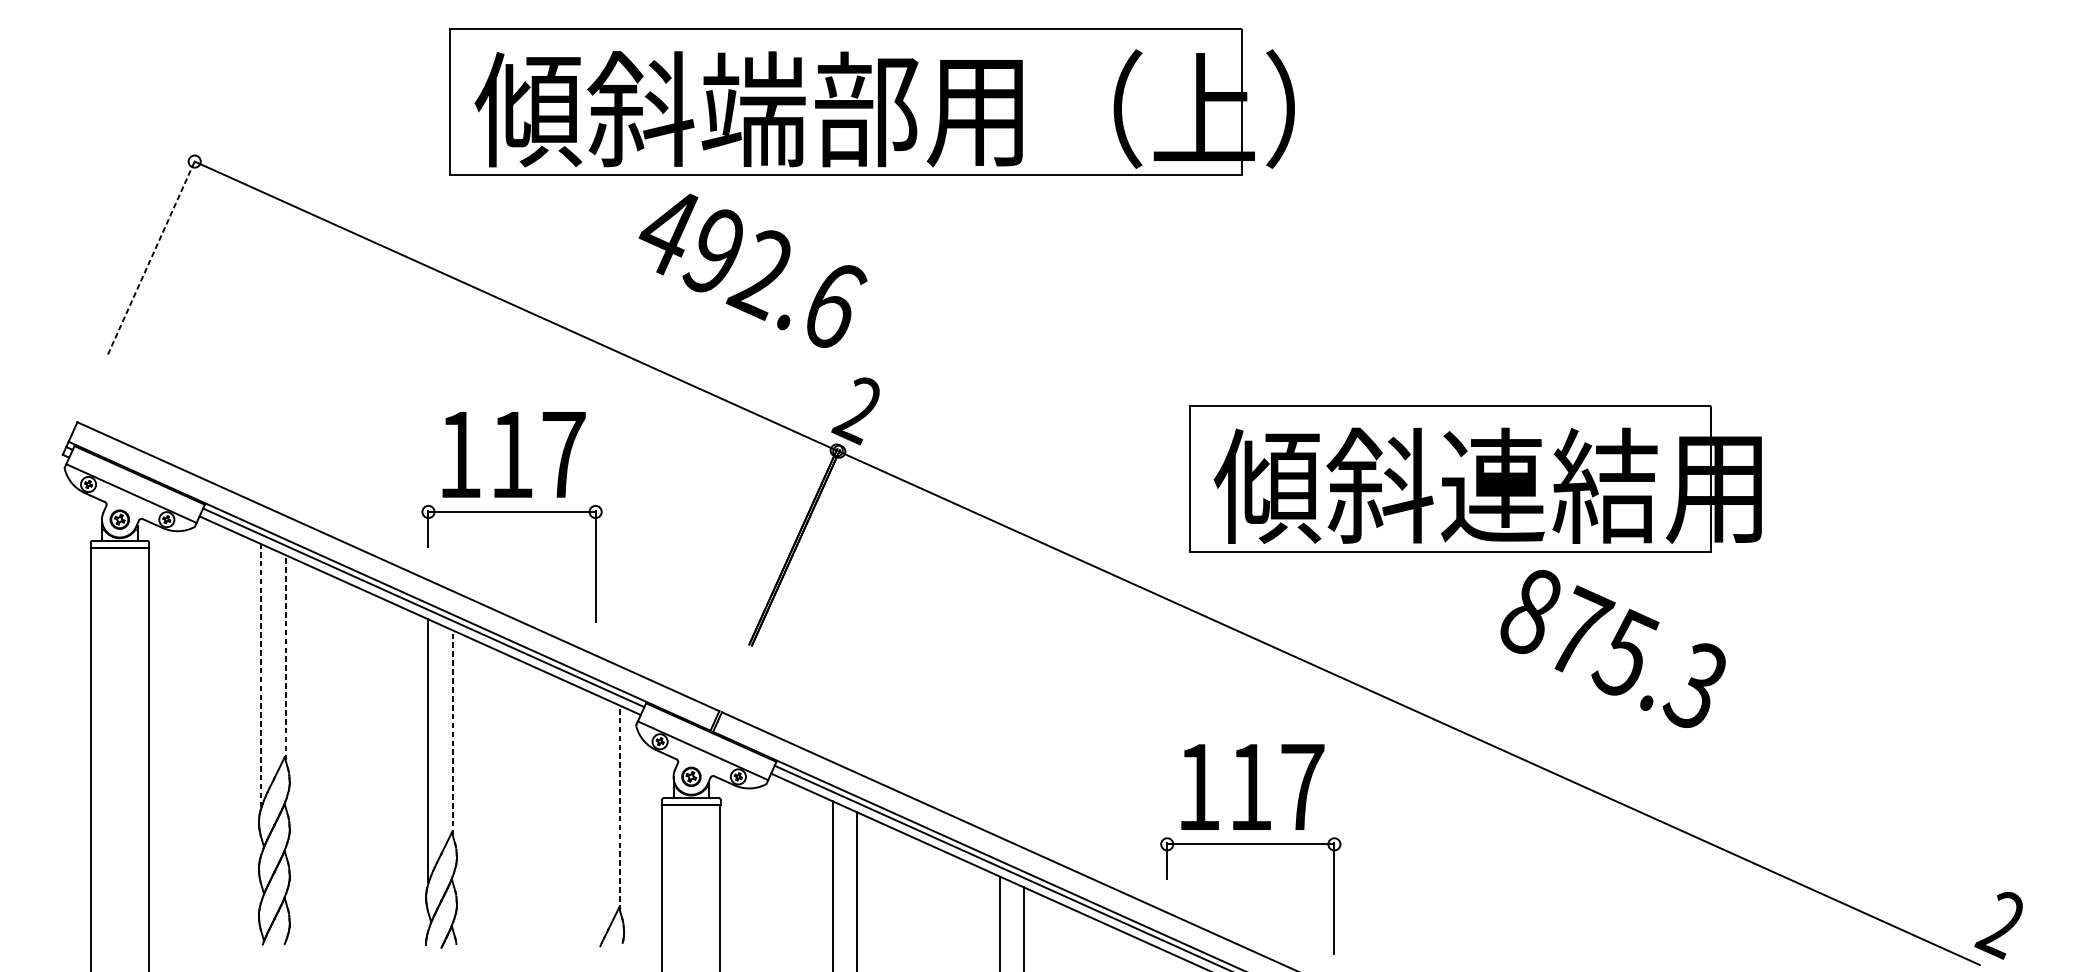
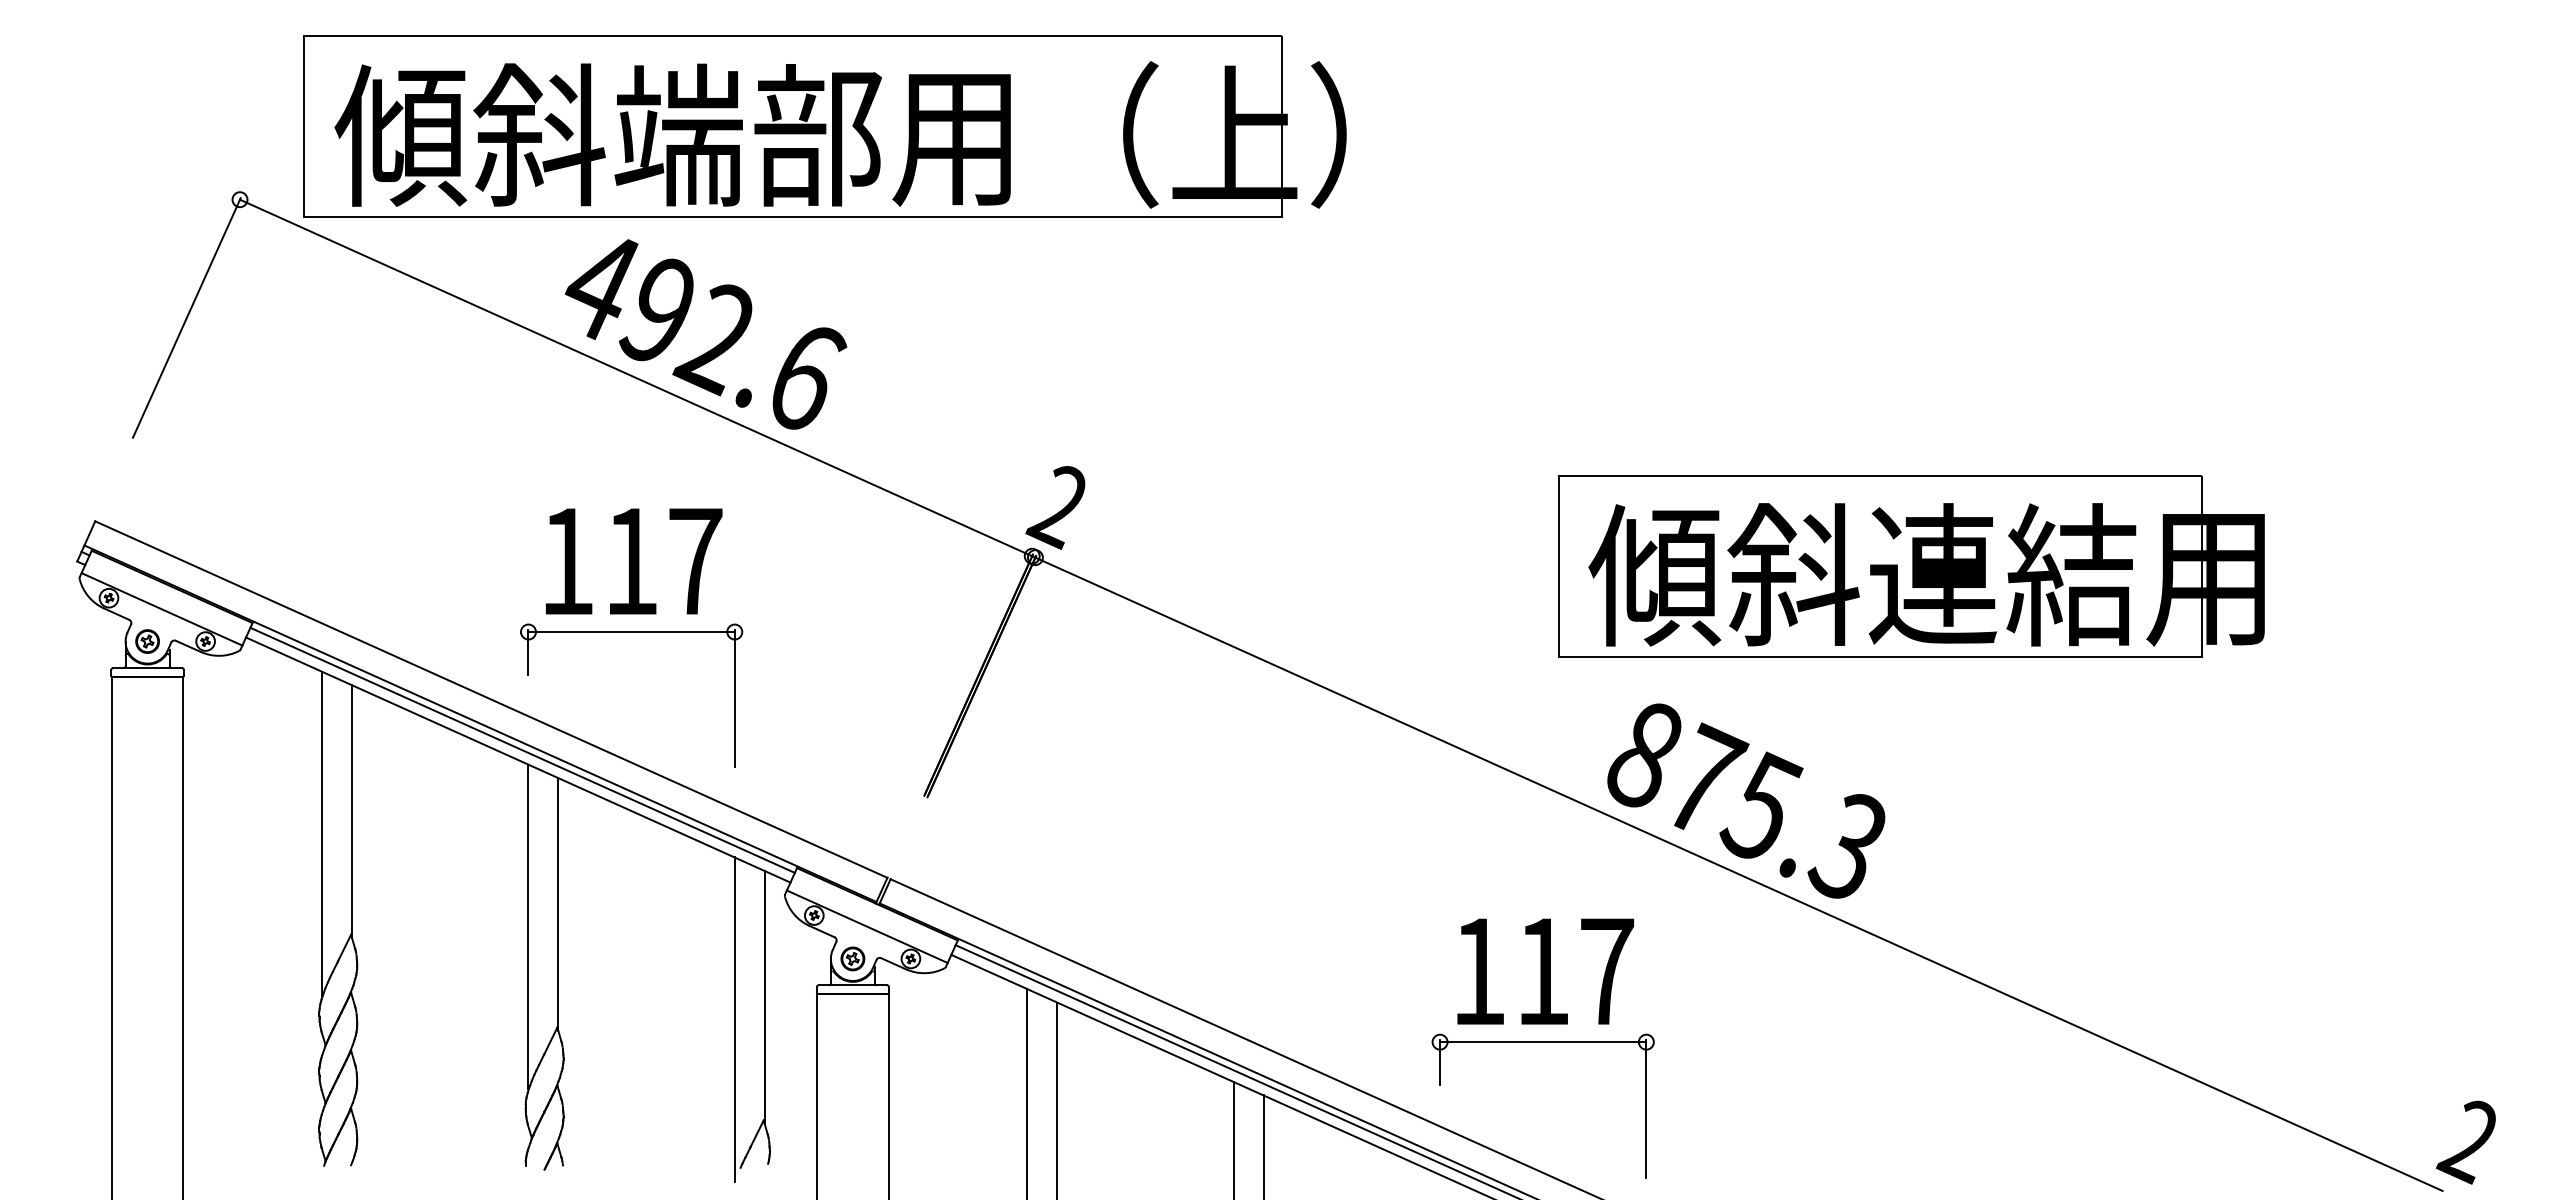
part: (871, 102) -> (824, 126), moved
line: (152, 257) -> (187, 317), dashed -> solid
text: (752, 270) -> (705, 334), moved
part: (1475, 479) -> (1911, 566), moved
text: (1613, 648) -> (1746, 800), moved
line: (285, 657) -> (352, 811), dashed -> solid
line: (261, 675) -> (322, 833), dashed -> solid
line: (452, 732) -> (558, 904), dashed -> solid
line: (619, 808) -> (764, 997), dashed -> solid
line: (595, 825) -> (734, 1019), added

